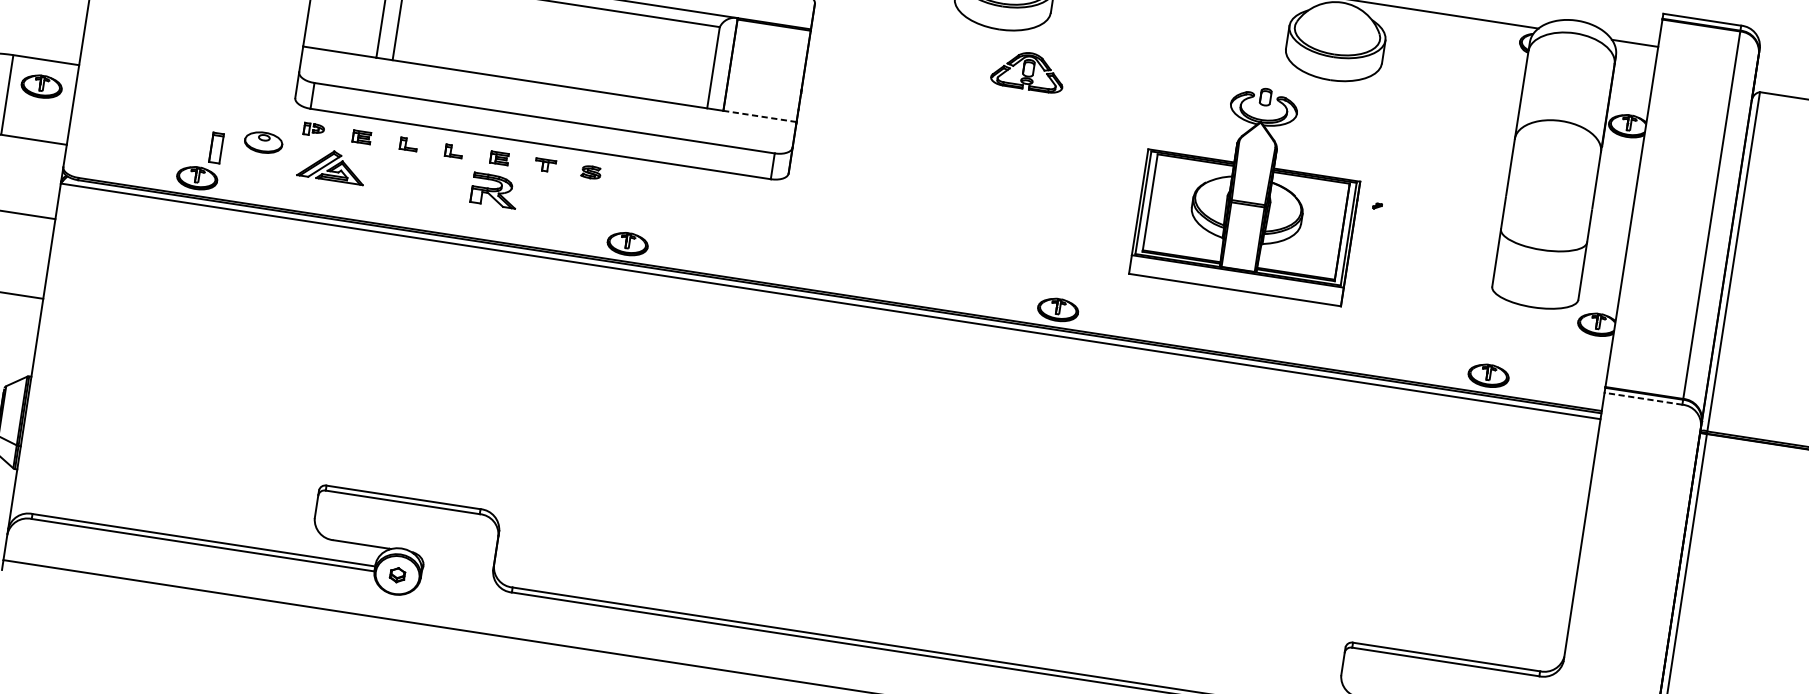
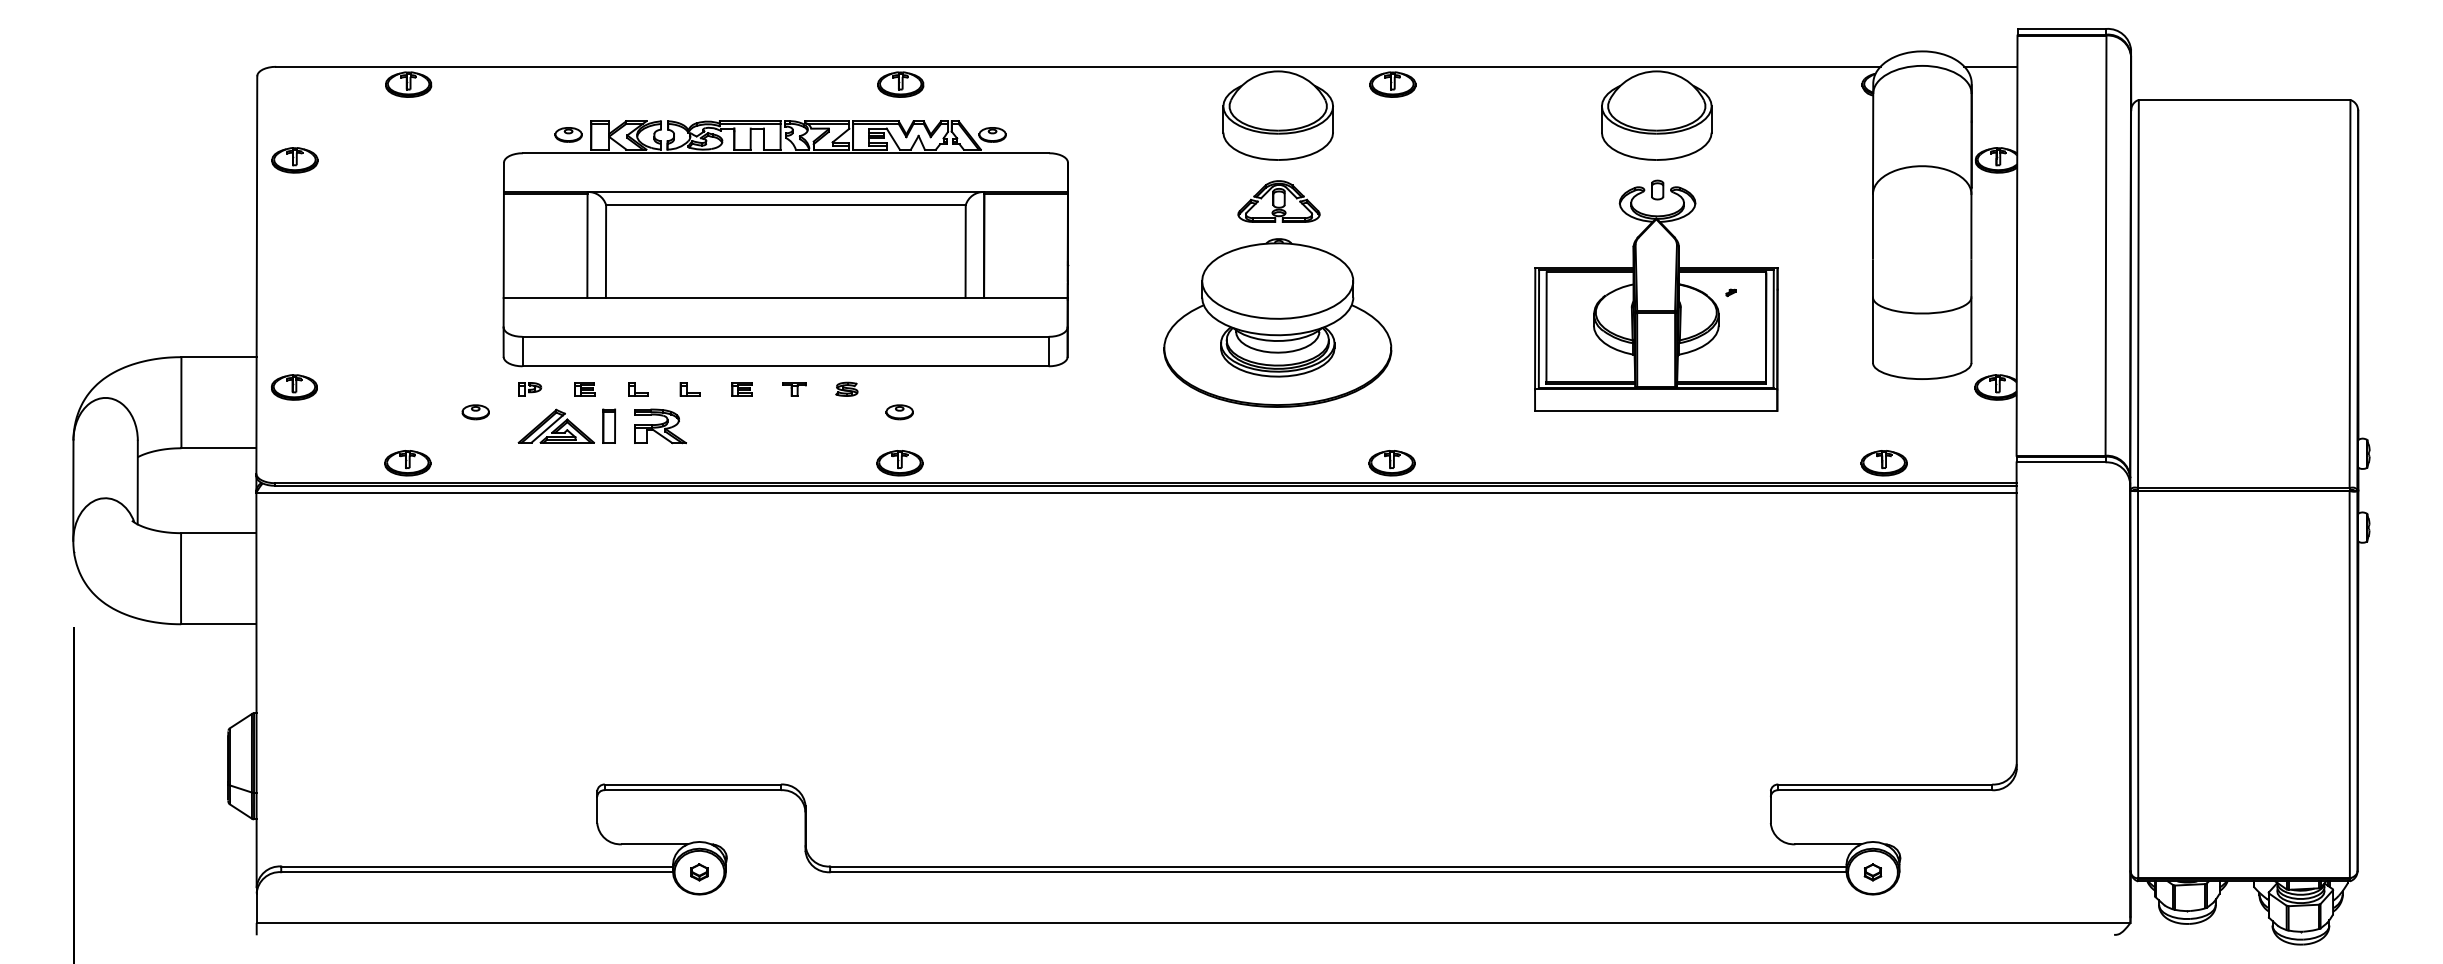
part: (1027, 71) -> (1278, 201), moved
part: (41, 86) -> (294, 387), moved
line: (759, 116) -> (1025, 298), dashed -> solid
part: (263, 142) -> (475, 412), size x0.62
part: (215, 147) -> (608, 425), moved
part: (976, 171) -> (1277, 322), added
part: (1250, 189) -> (1656, 295), moved
part: (494, 190) -> (660, 426), moved
part: (634, 199) -> (899, 412), added
line: (1642, 398) -> (2060, 462), dashed -> solid

